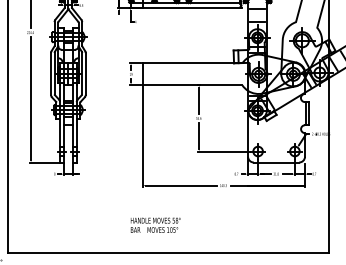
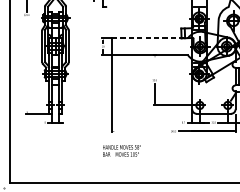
line: (192, 63) -> (149, 38), solid -> dashed
line: (31, 98) -> (27, 65), removed
line: (199, 101) -> (155, 67), removed
line: (181, 185) -> (141, 131), removed
text: (155, 224) -> (121, 150), moved

